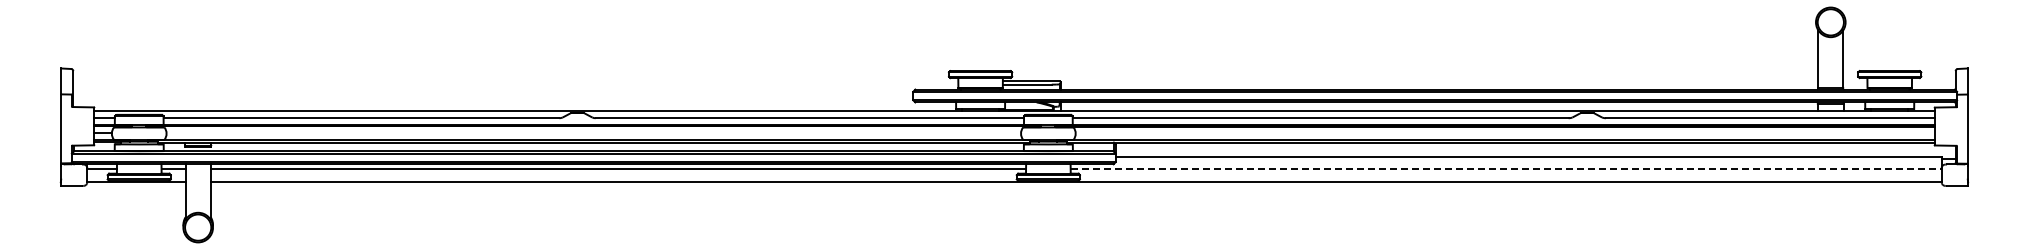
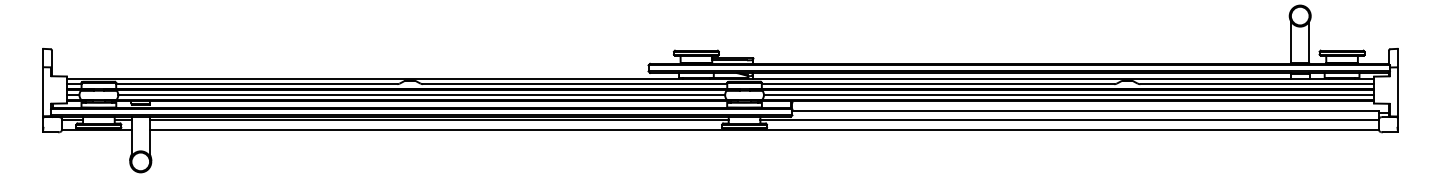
line: (593, 133) -> (421, 95), added
line: (1504, 133) -> (1068, 95), added
line: (1506, 168) -> (1069, 119), dashed -> solid

